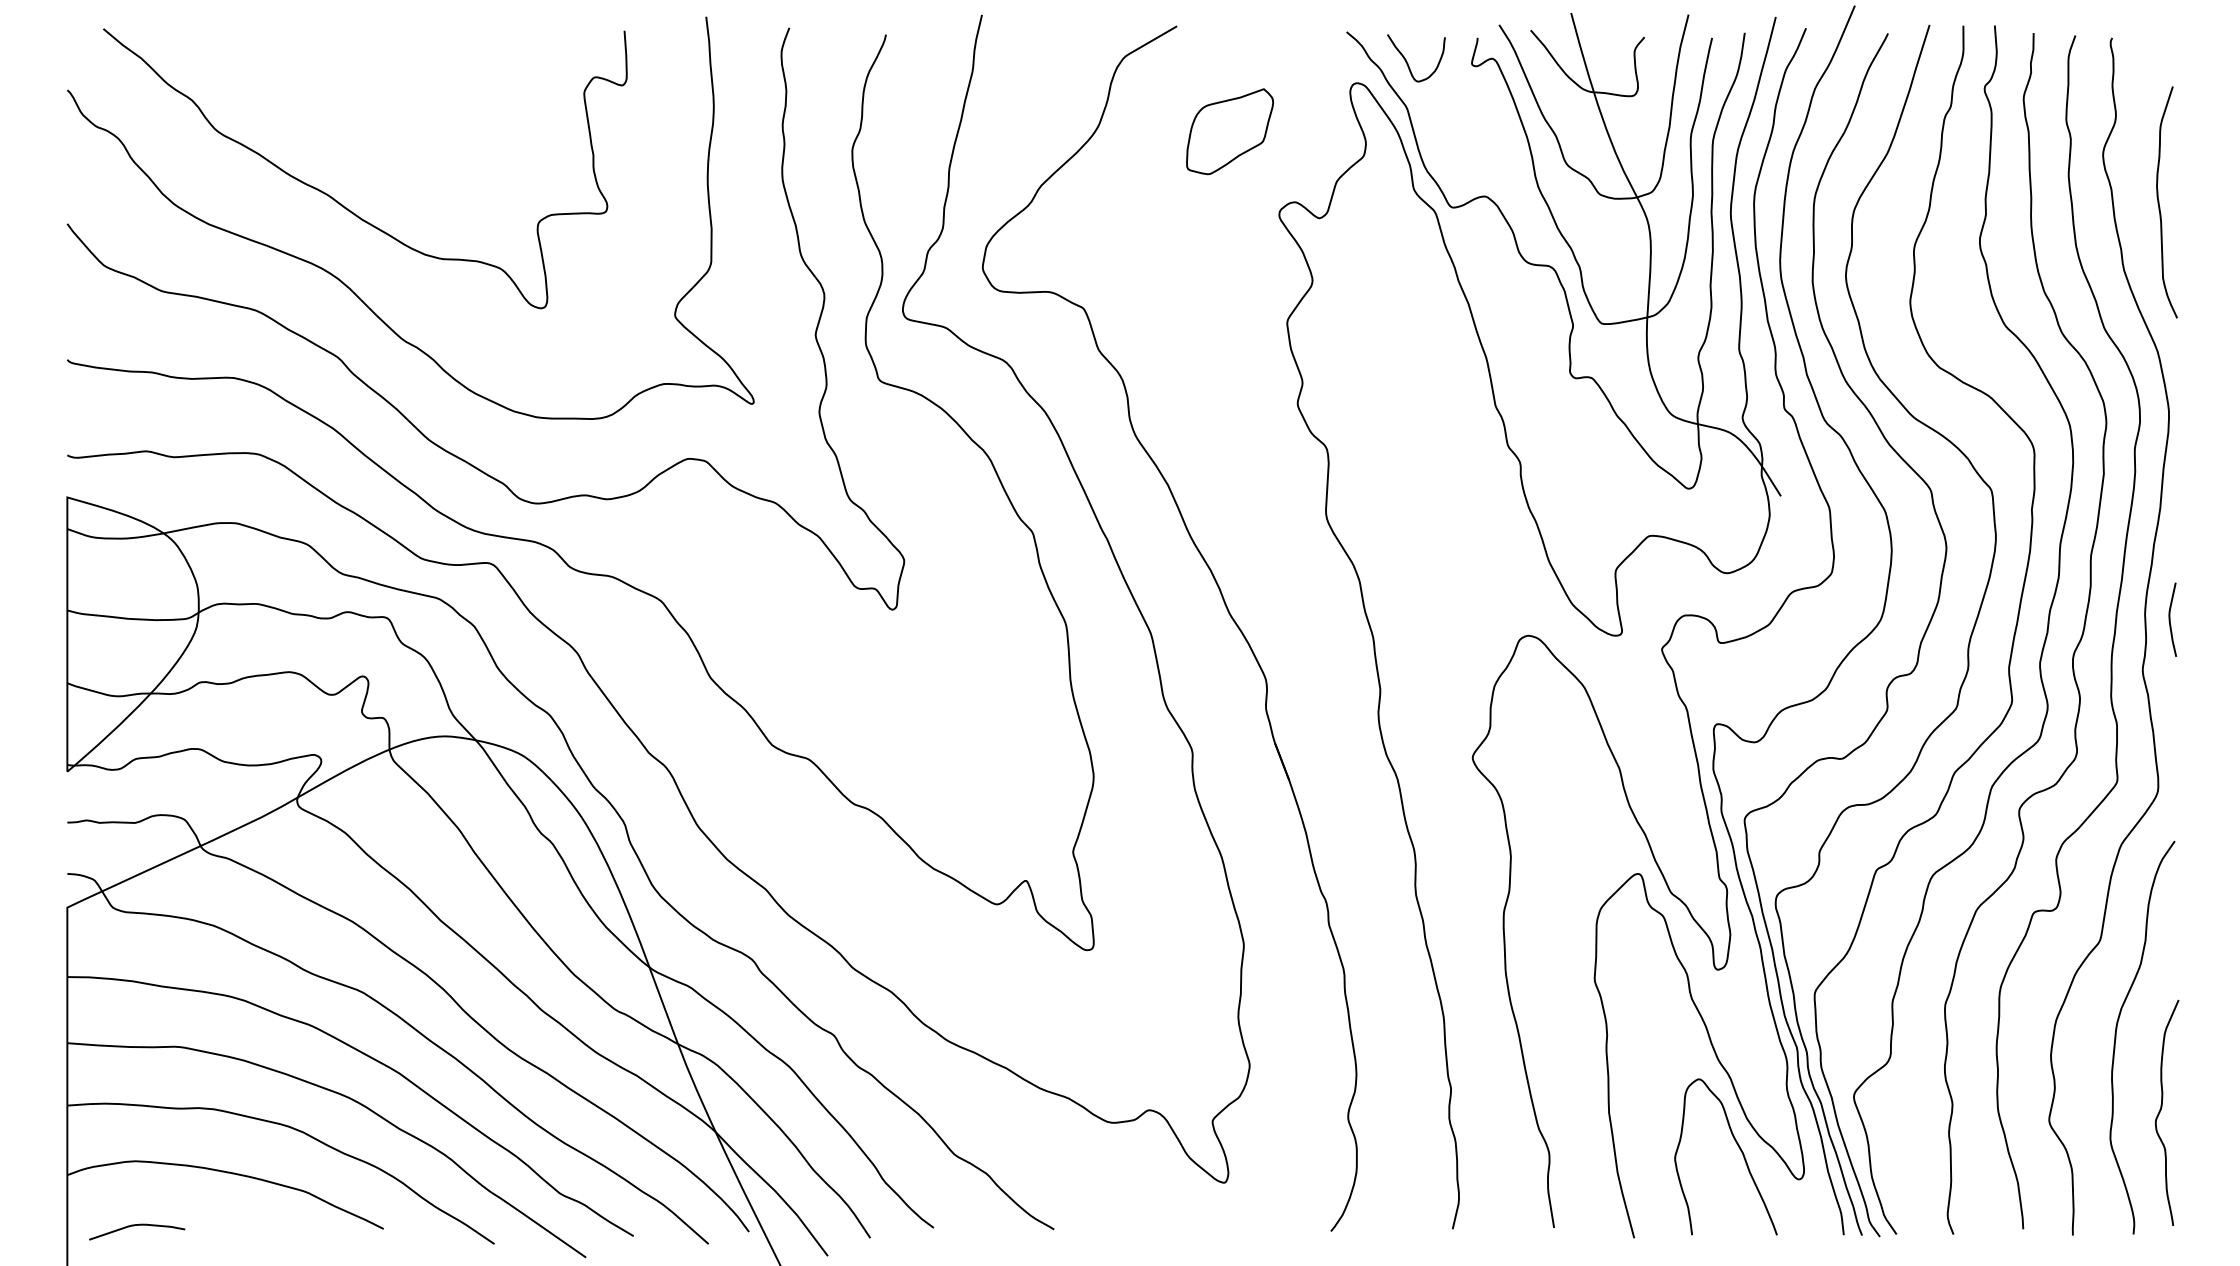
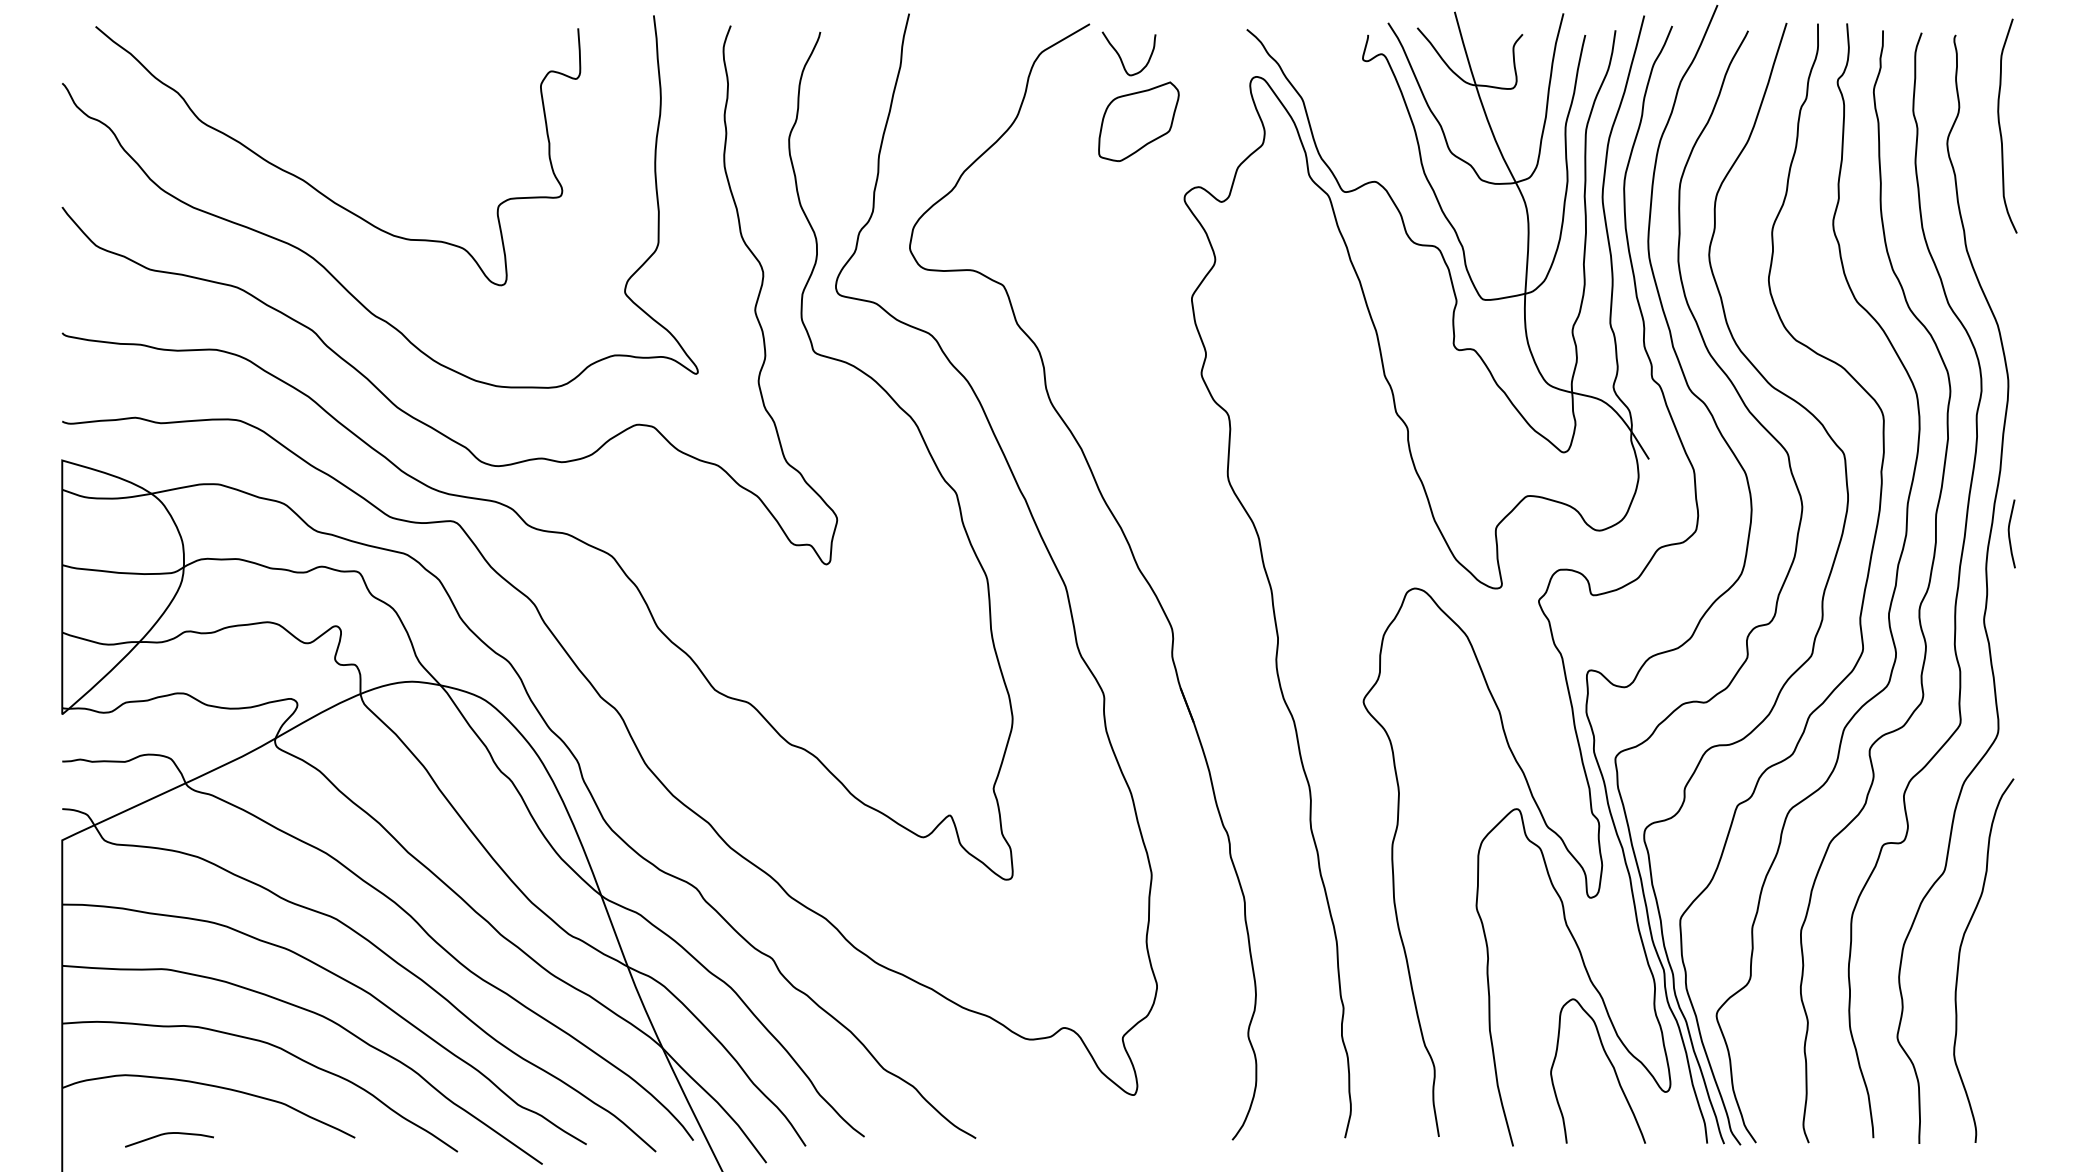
curve: (1408, 63) -> (1121, 58), moved
curve: (2159, 202) -> (2000, 126), moved
curve: (2170, 619) -> (2009, 533), moved
curve: (2161, 1110) -> (2001, 1028), removed
curve: (134, 1226) -> (167, 1134), moved

